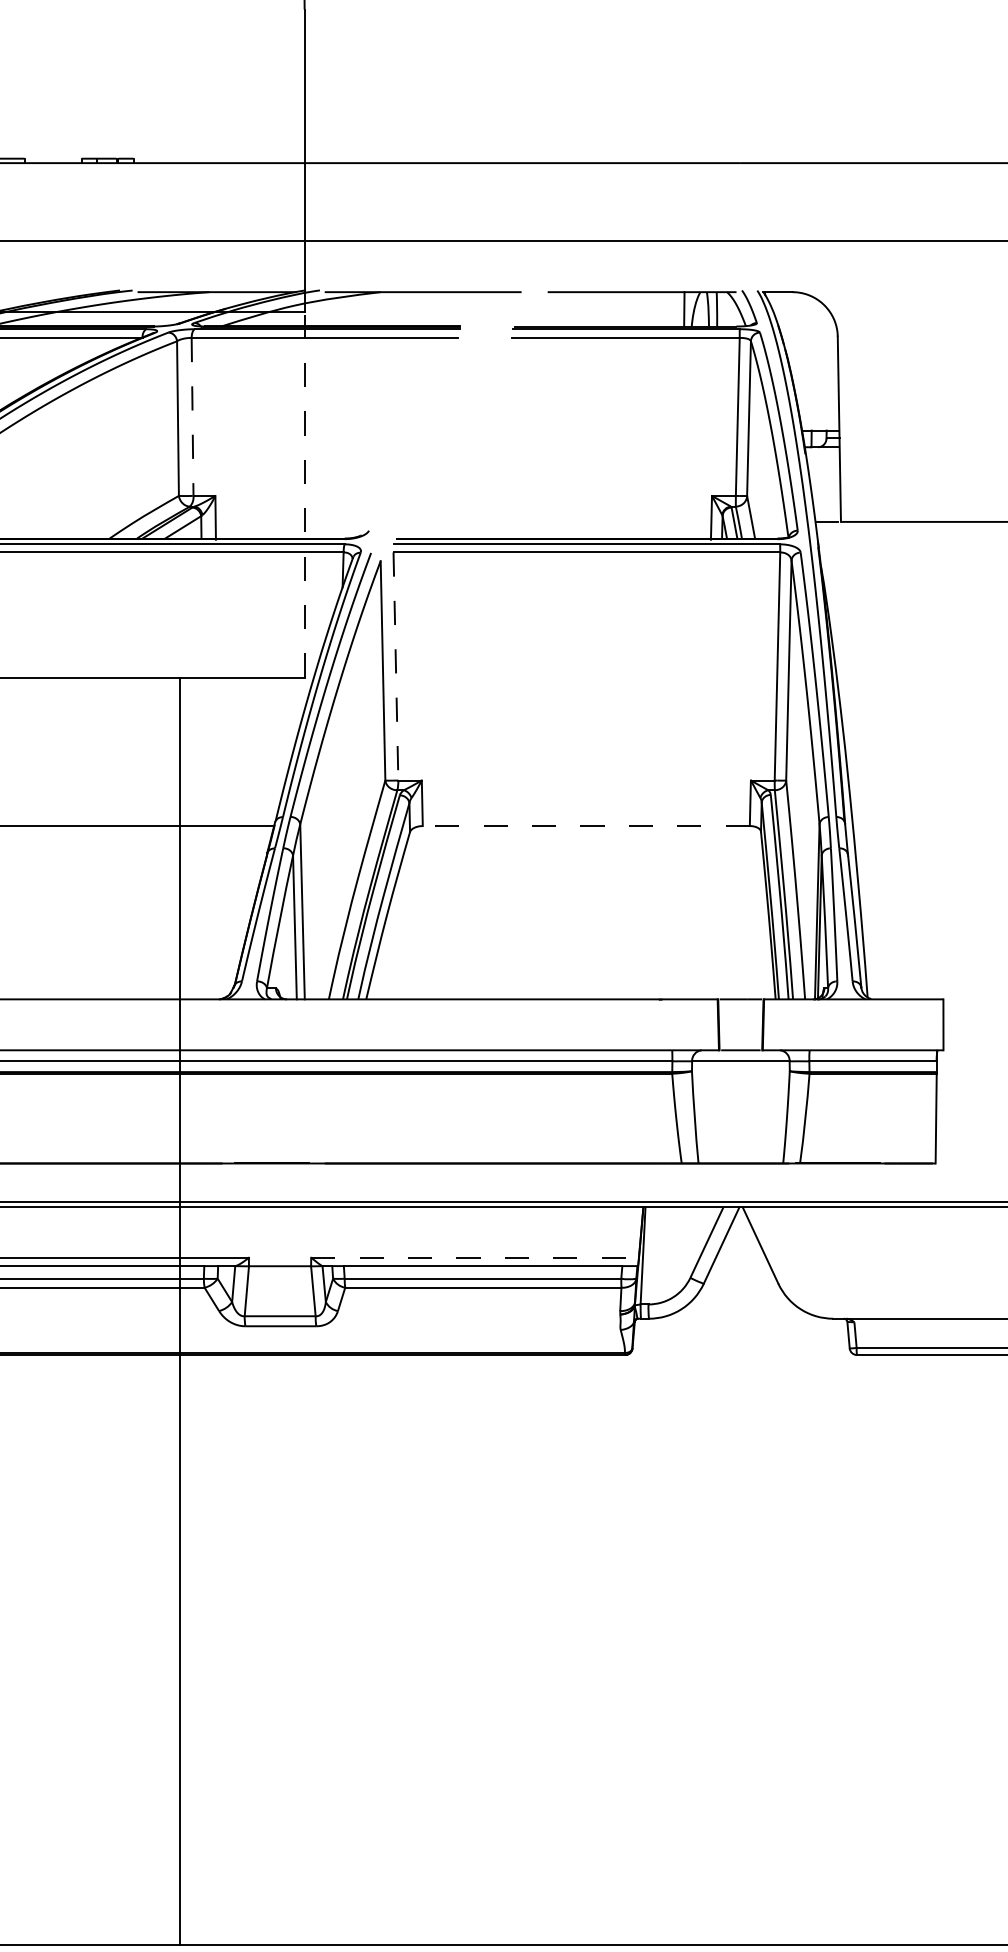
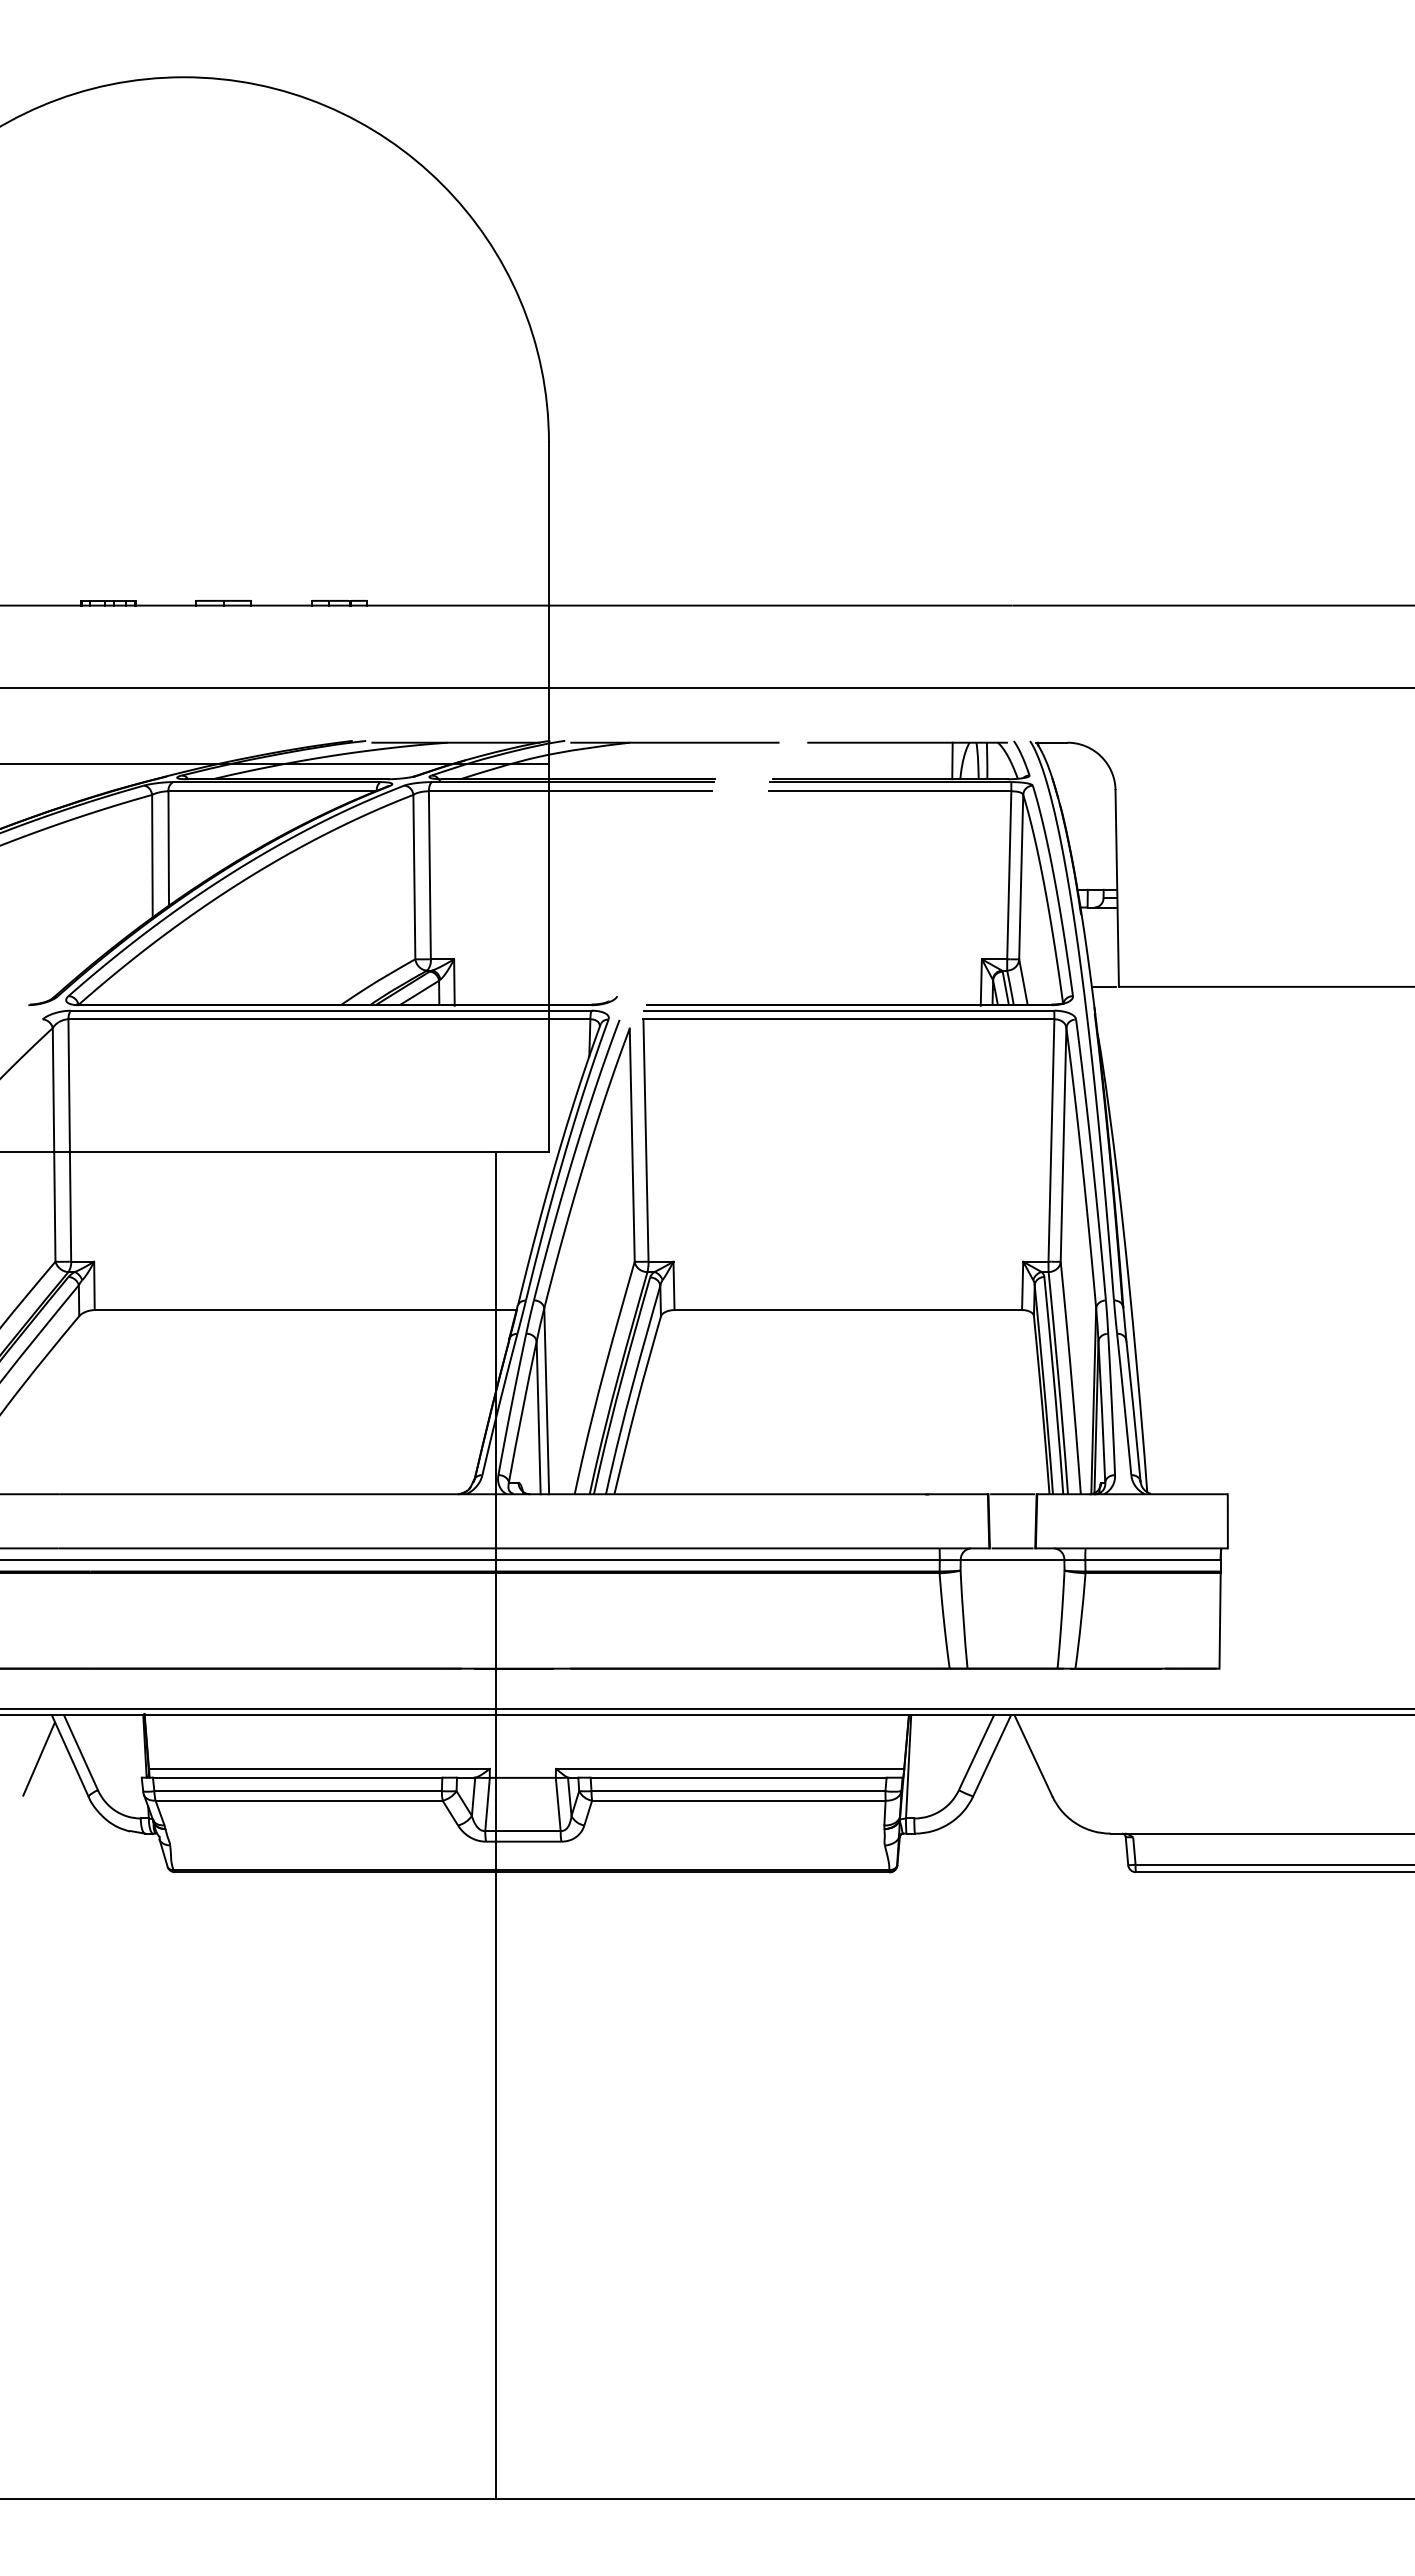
line: (192, 417) -> (429, 875), dashed -> solid
line: (304, 494) -> (548, 957), dashed -> solid
line: (396, 667) -> (646, 1141), dashed -> solid
line: (586, 826) -> (848, 1310), dashed -> solid
line: (475, 1257) -> (730, 1768), dashed -> solid
line: (180, 1311) -> (496, 1825), moved

